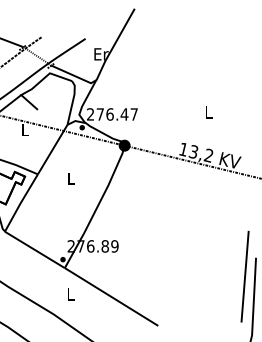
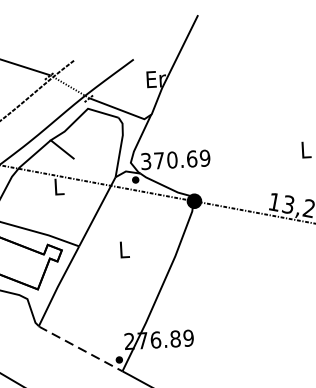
text: (112, 114) -> (175, 159), 276.47 -> 370.69
line: (34, 249) -> (80, 348), solid -> dashed

